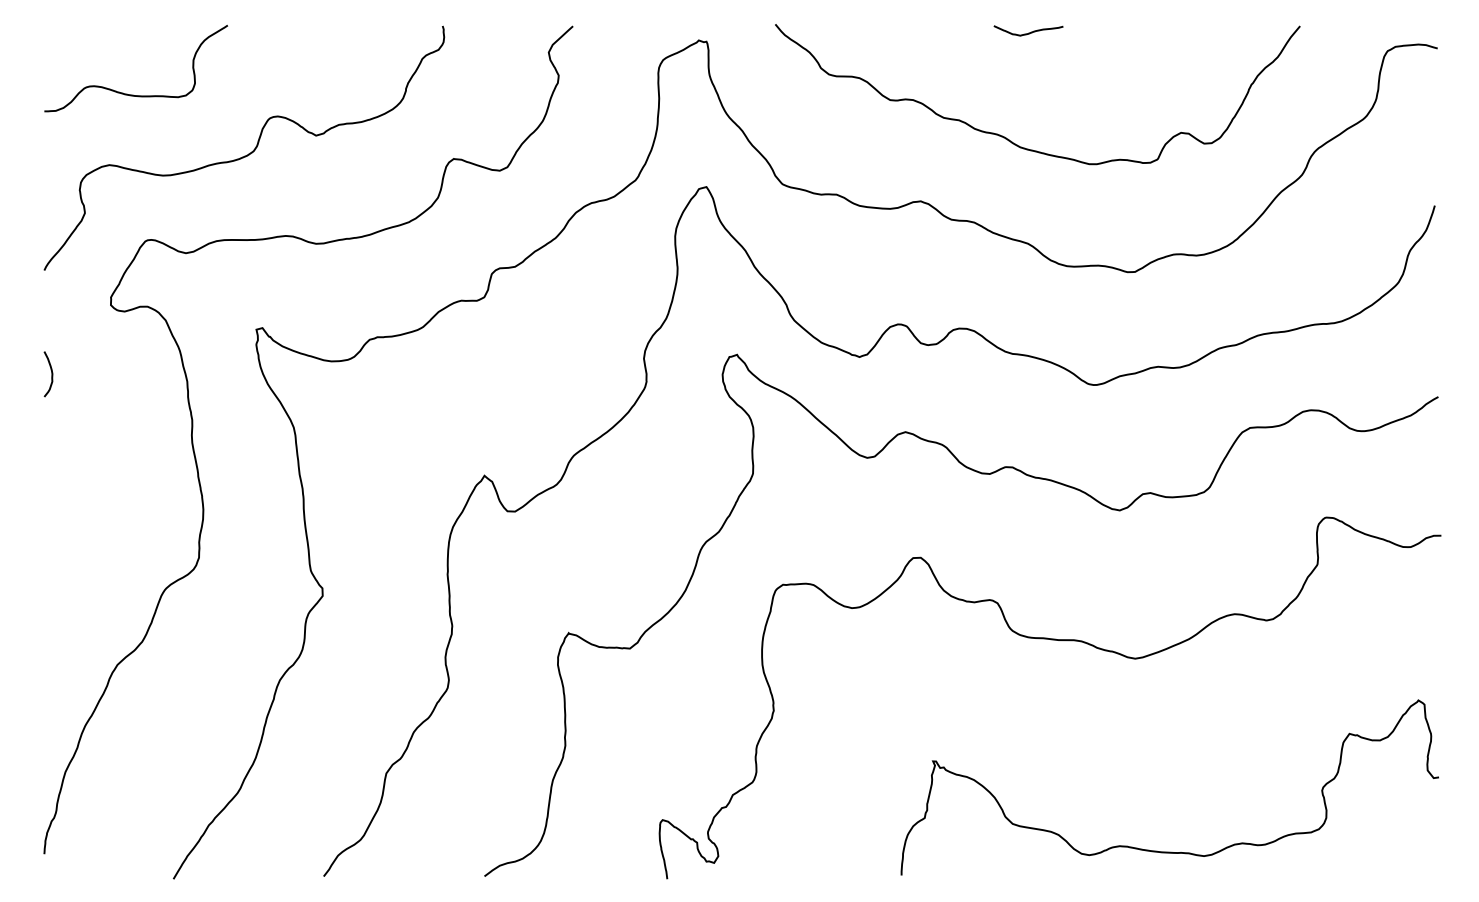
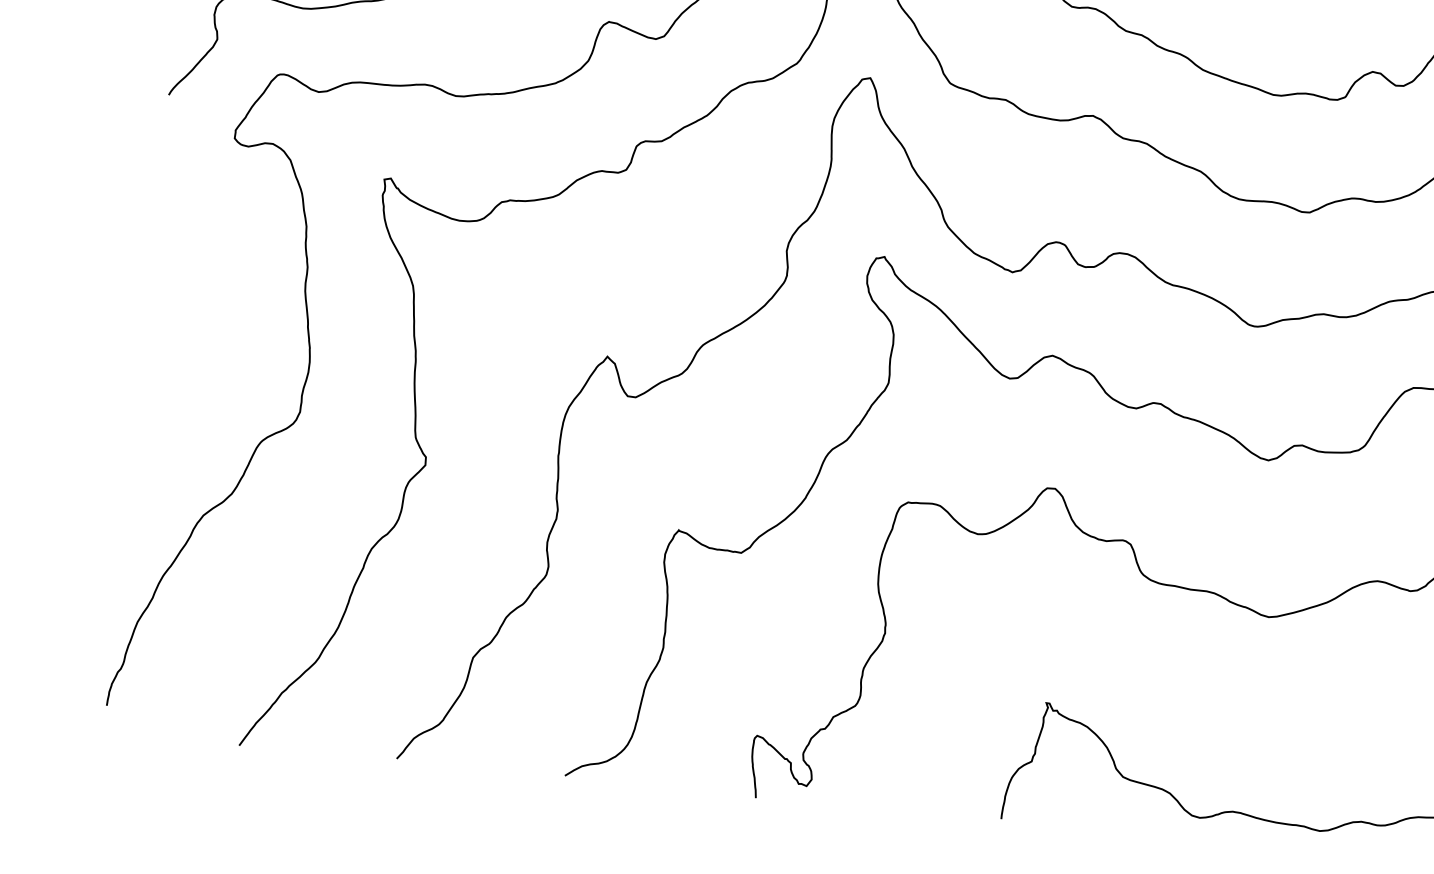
curve: (51, 374) -> (165, 204), removed

